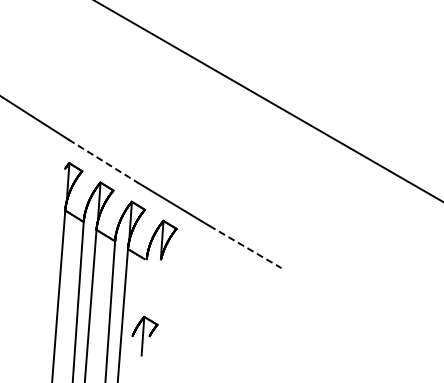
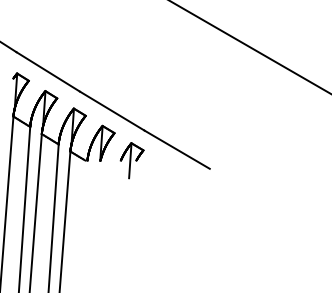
line: (103, 161) -> (48, 72), dashed -> solid
line: (245, 247) -> (177, 150), dashed -> solid
part: (144, 335) -> (131, 160), moved

